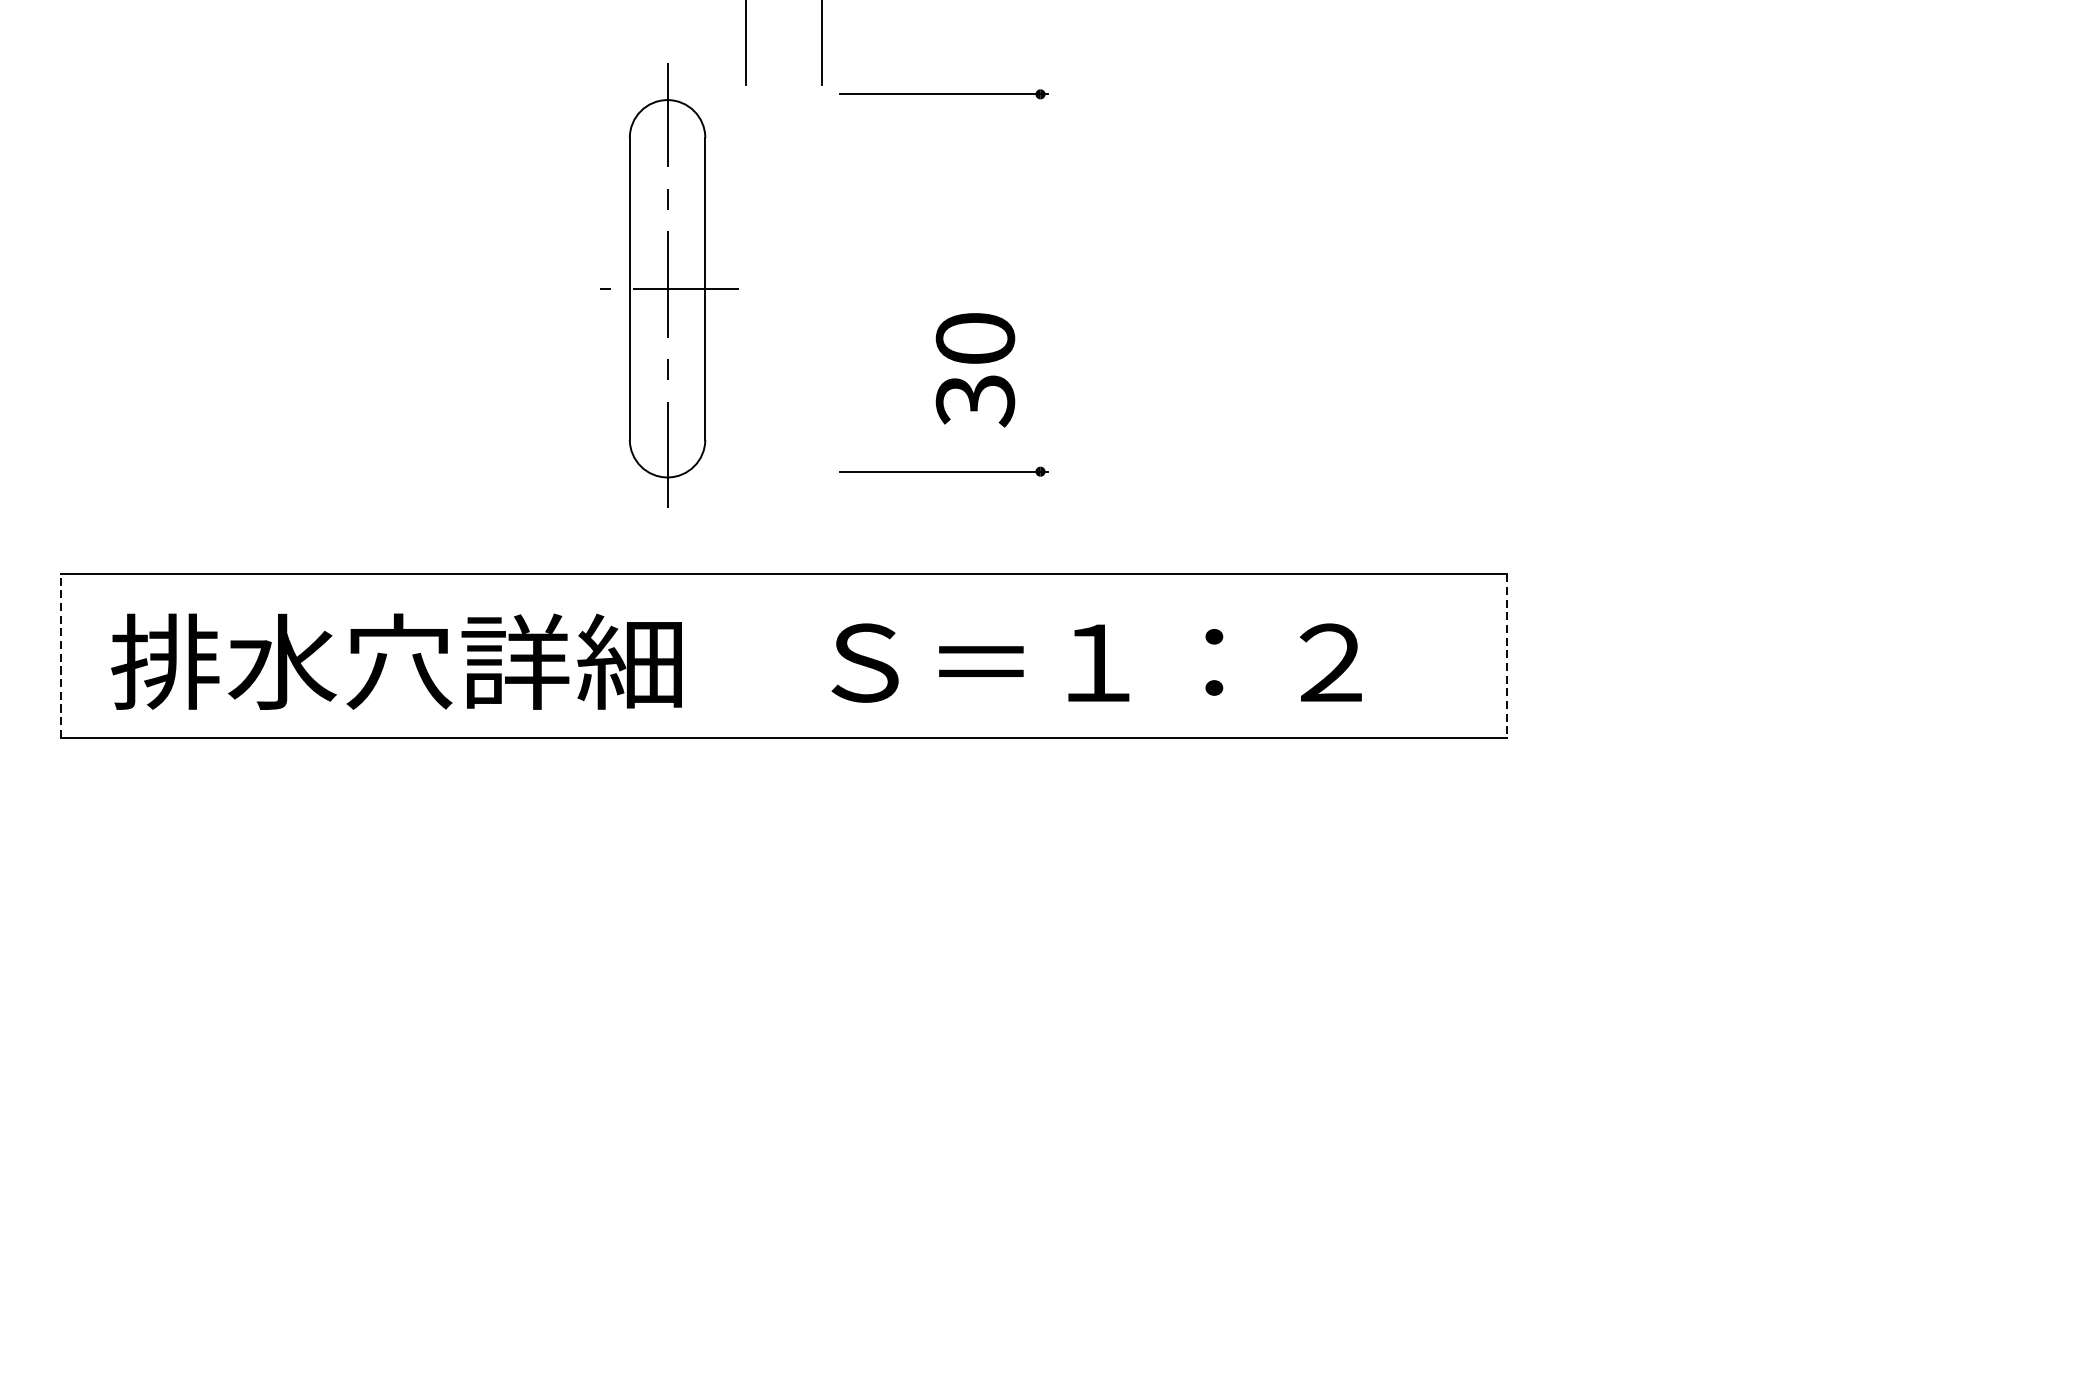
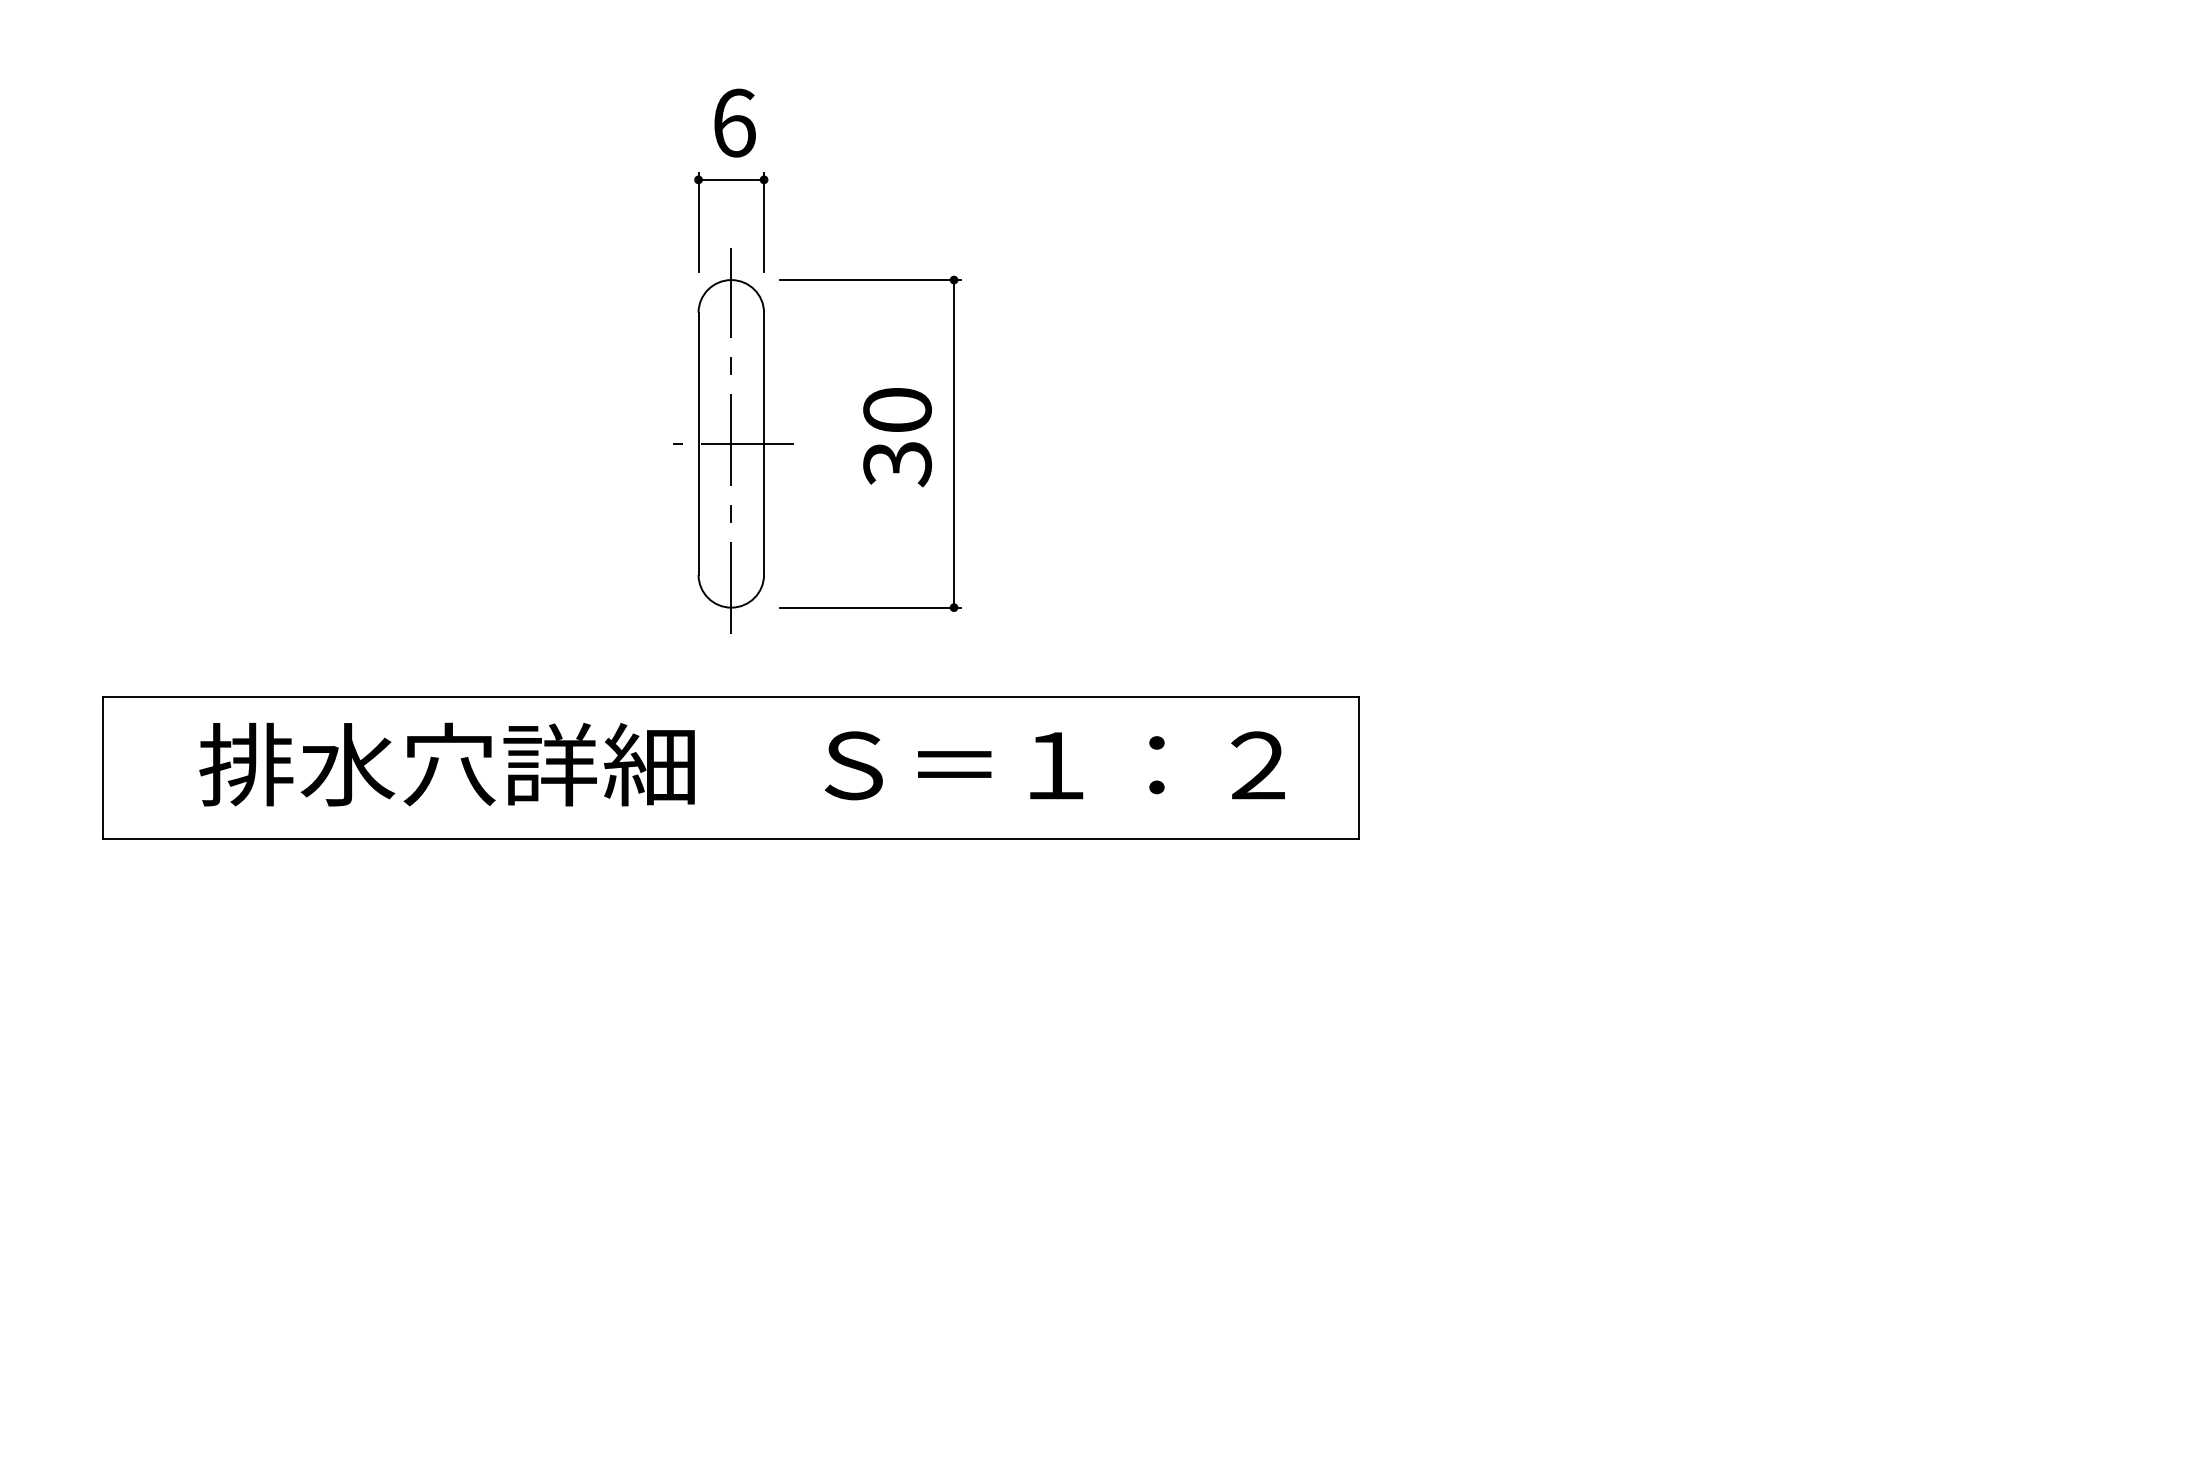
line: (1041, 282) -> (954, 443), added
part: (670, 284) -> (733, 440), moved
text: (975, 370) -> (897, 437), moved
line: (60, 655) -> (103, 767), dashed -> solid
line: (1507, 655) -> (1359, 767), dashed -> solid
text: (735, 661) -> (741, 764), moved

